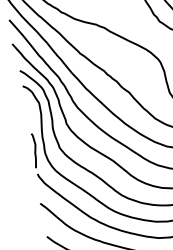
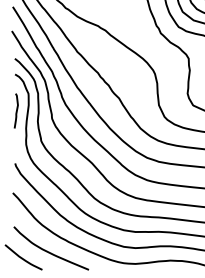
curve: (34, 150) -> (16, 110), moved

